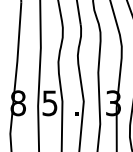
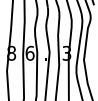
text: (49, 101) -> (29, 52), 5 -> 6

